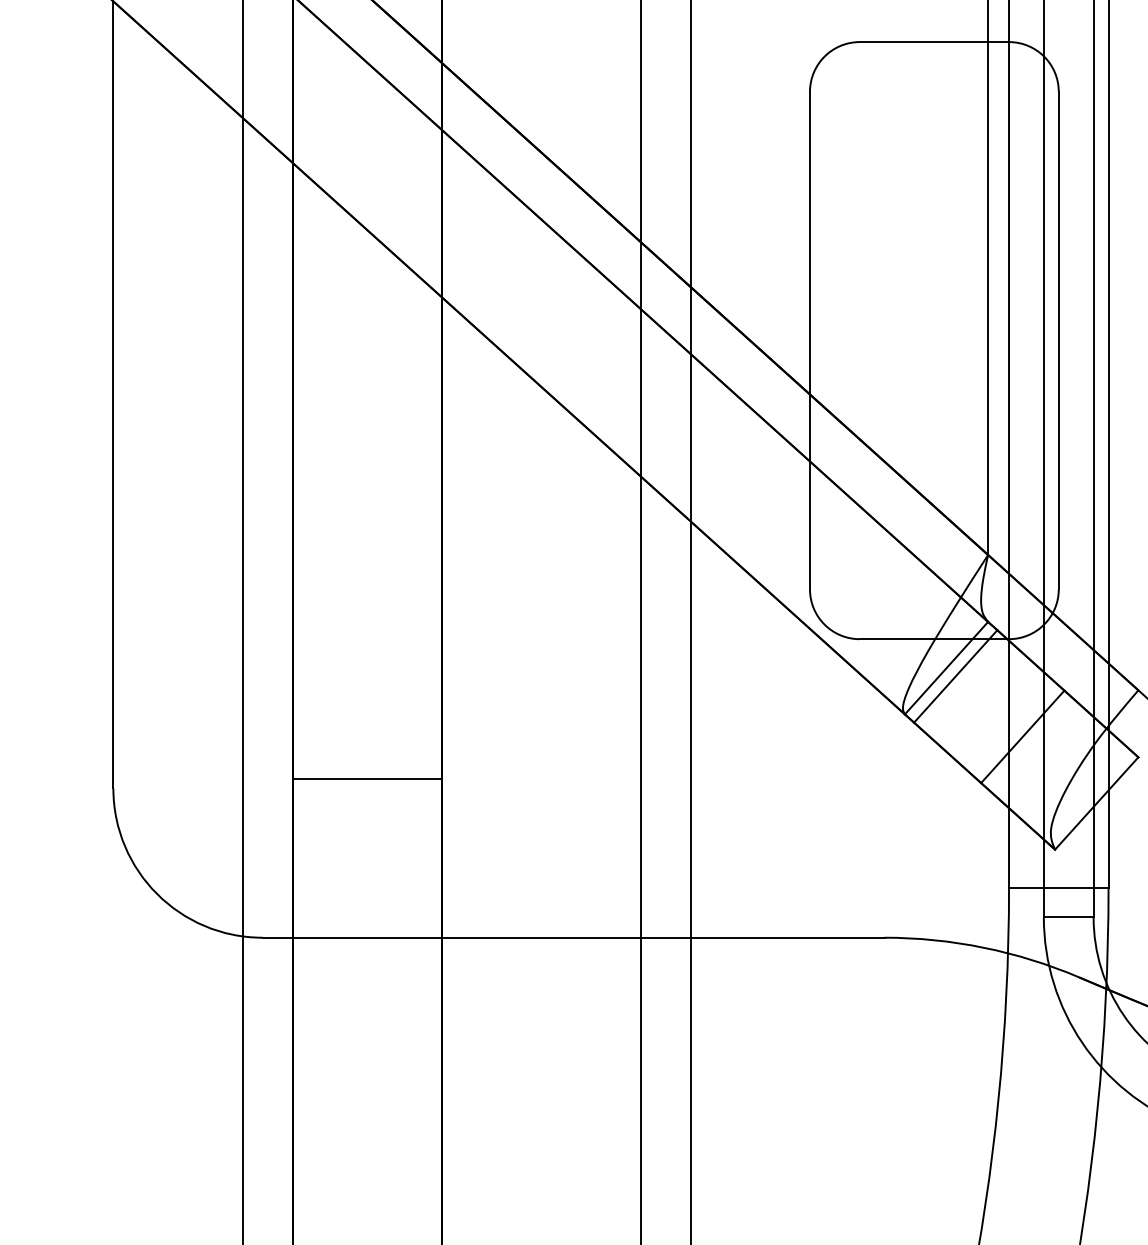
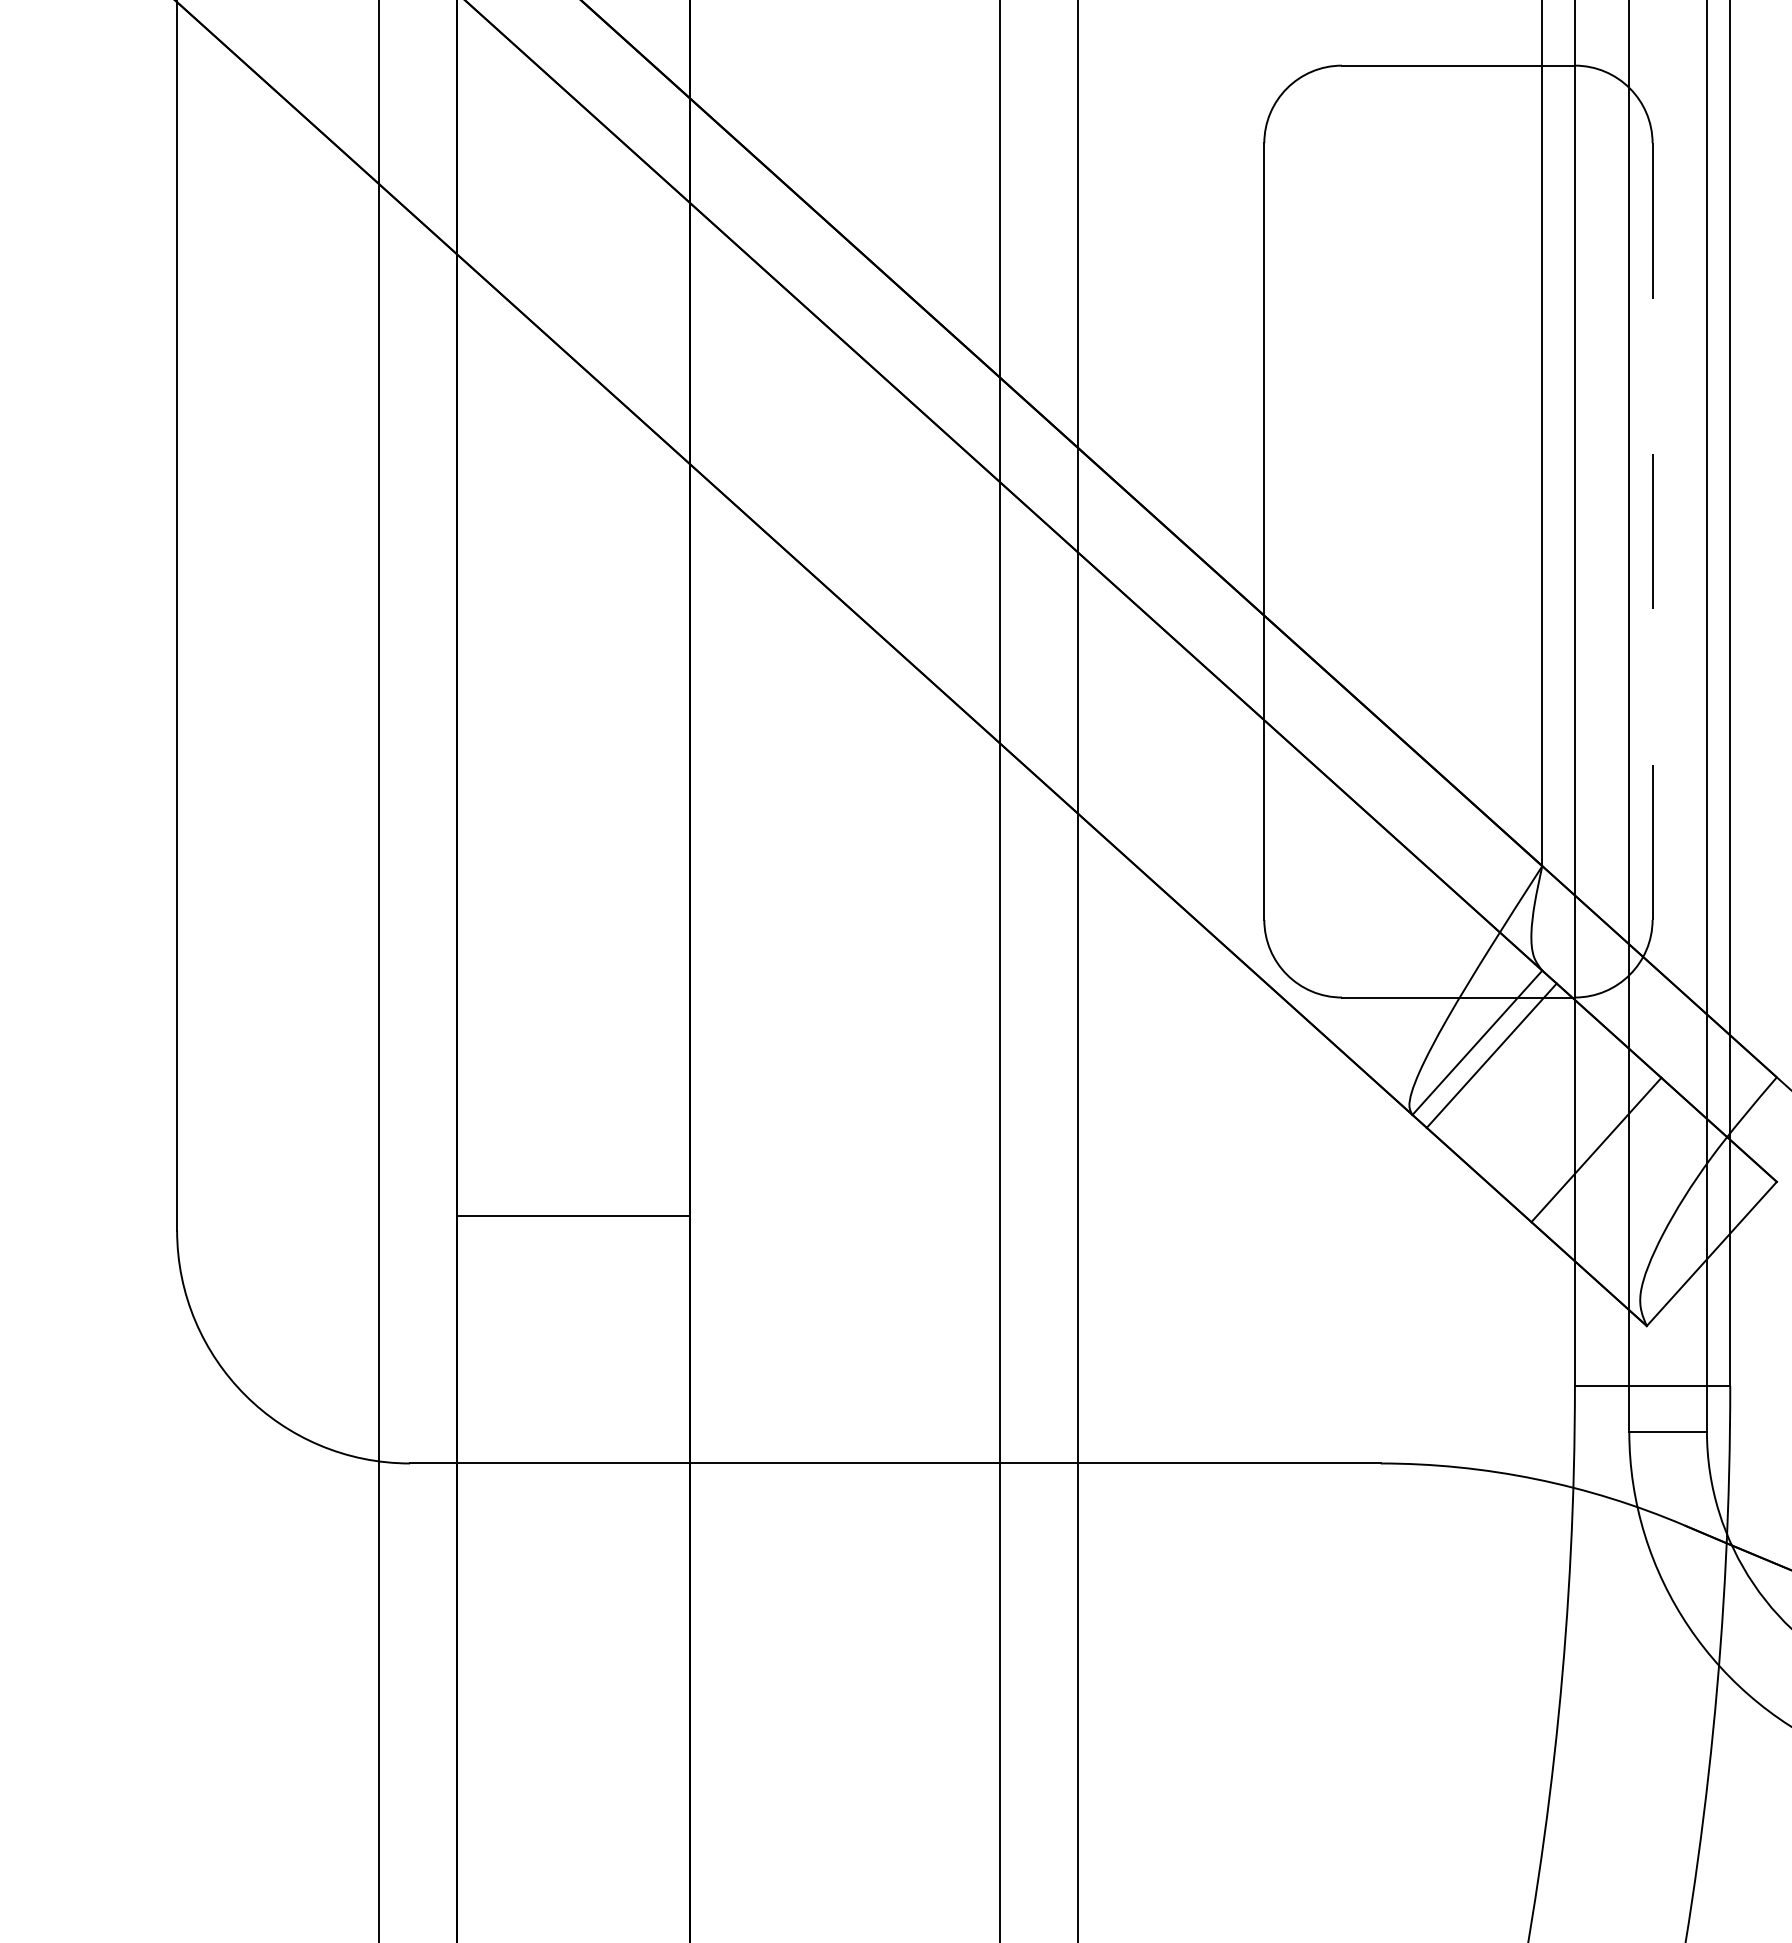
line: (1058, 340) -> (1652, 531), solid -> dashed

